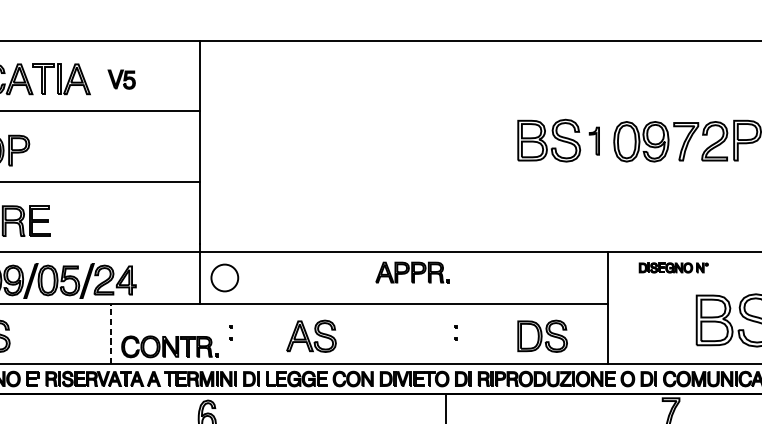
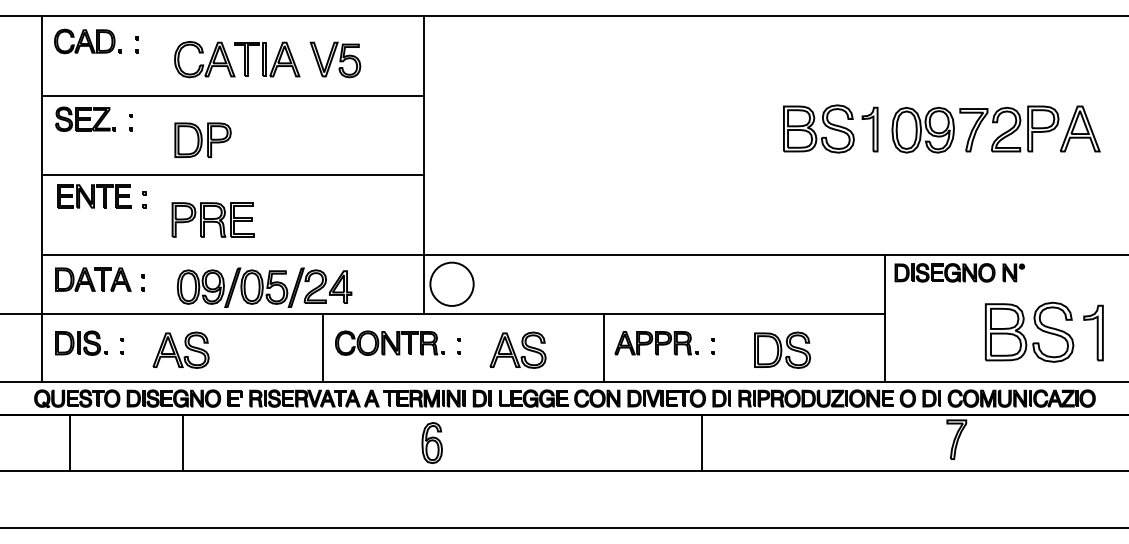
part: (121, 79) -> (335, 59), size x1.67
part: (593, 141) -> (869, 129), size x1.43
part: (673, 267) -> (959, 272), size x1.67
part: (412, 272) -> (656, 343), moved
circle: (224, 277) -> (451, 283), size x1.43
line: (111, 333) -> (323, 347), dashed -> solid
line: (359, 333) -> (604, 347), added
part: (310, 335) -> (517, 349), moved
part: (542, 335) -> (782, 349), moved
part: (169, 346) -> (389, 342), moved

